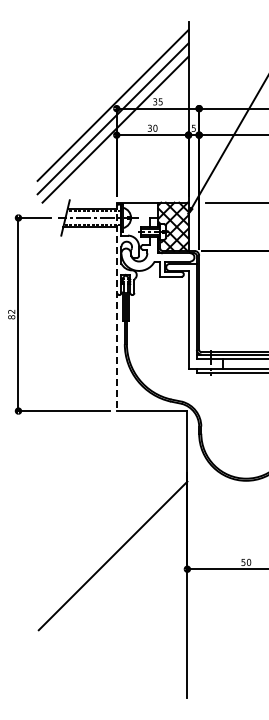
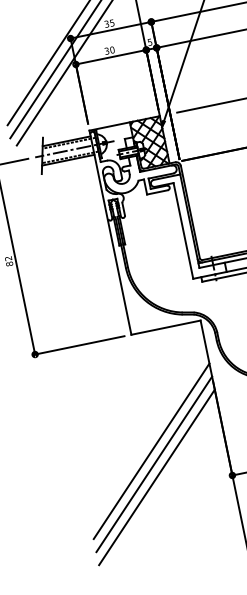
line: (116, 307) -> (110, 233), dashed -> solid
line: (112, 529) -> (151, 451), added
line: (112, 542) -> (153, 464), added

